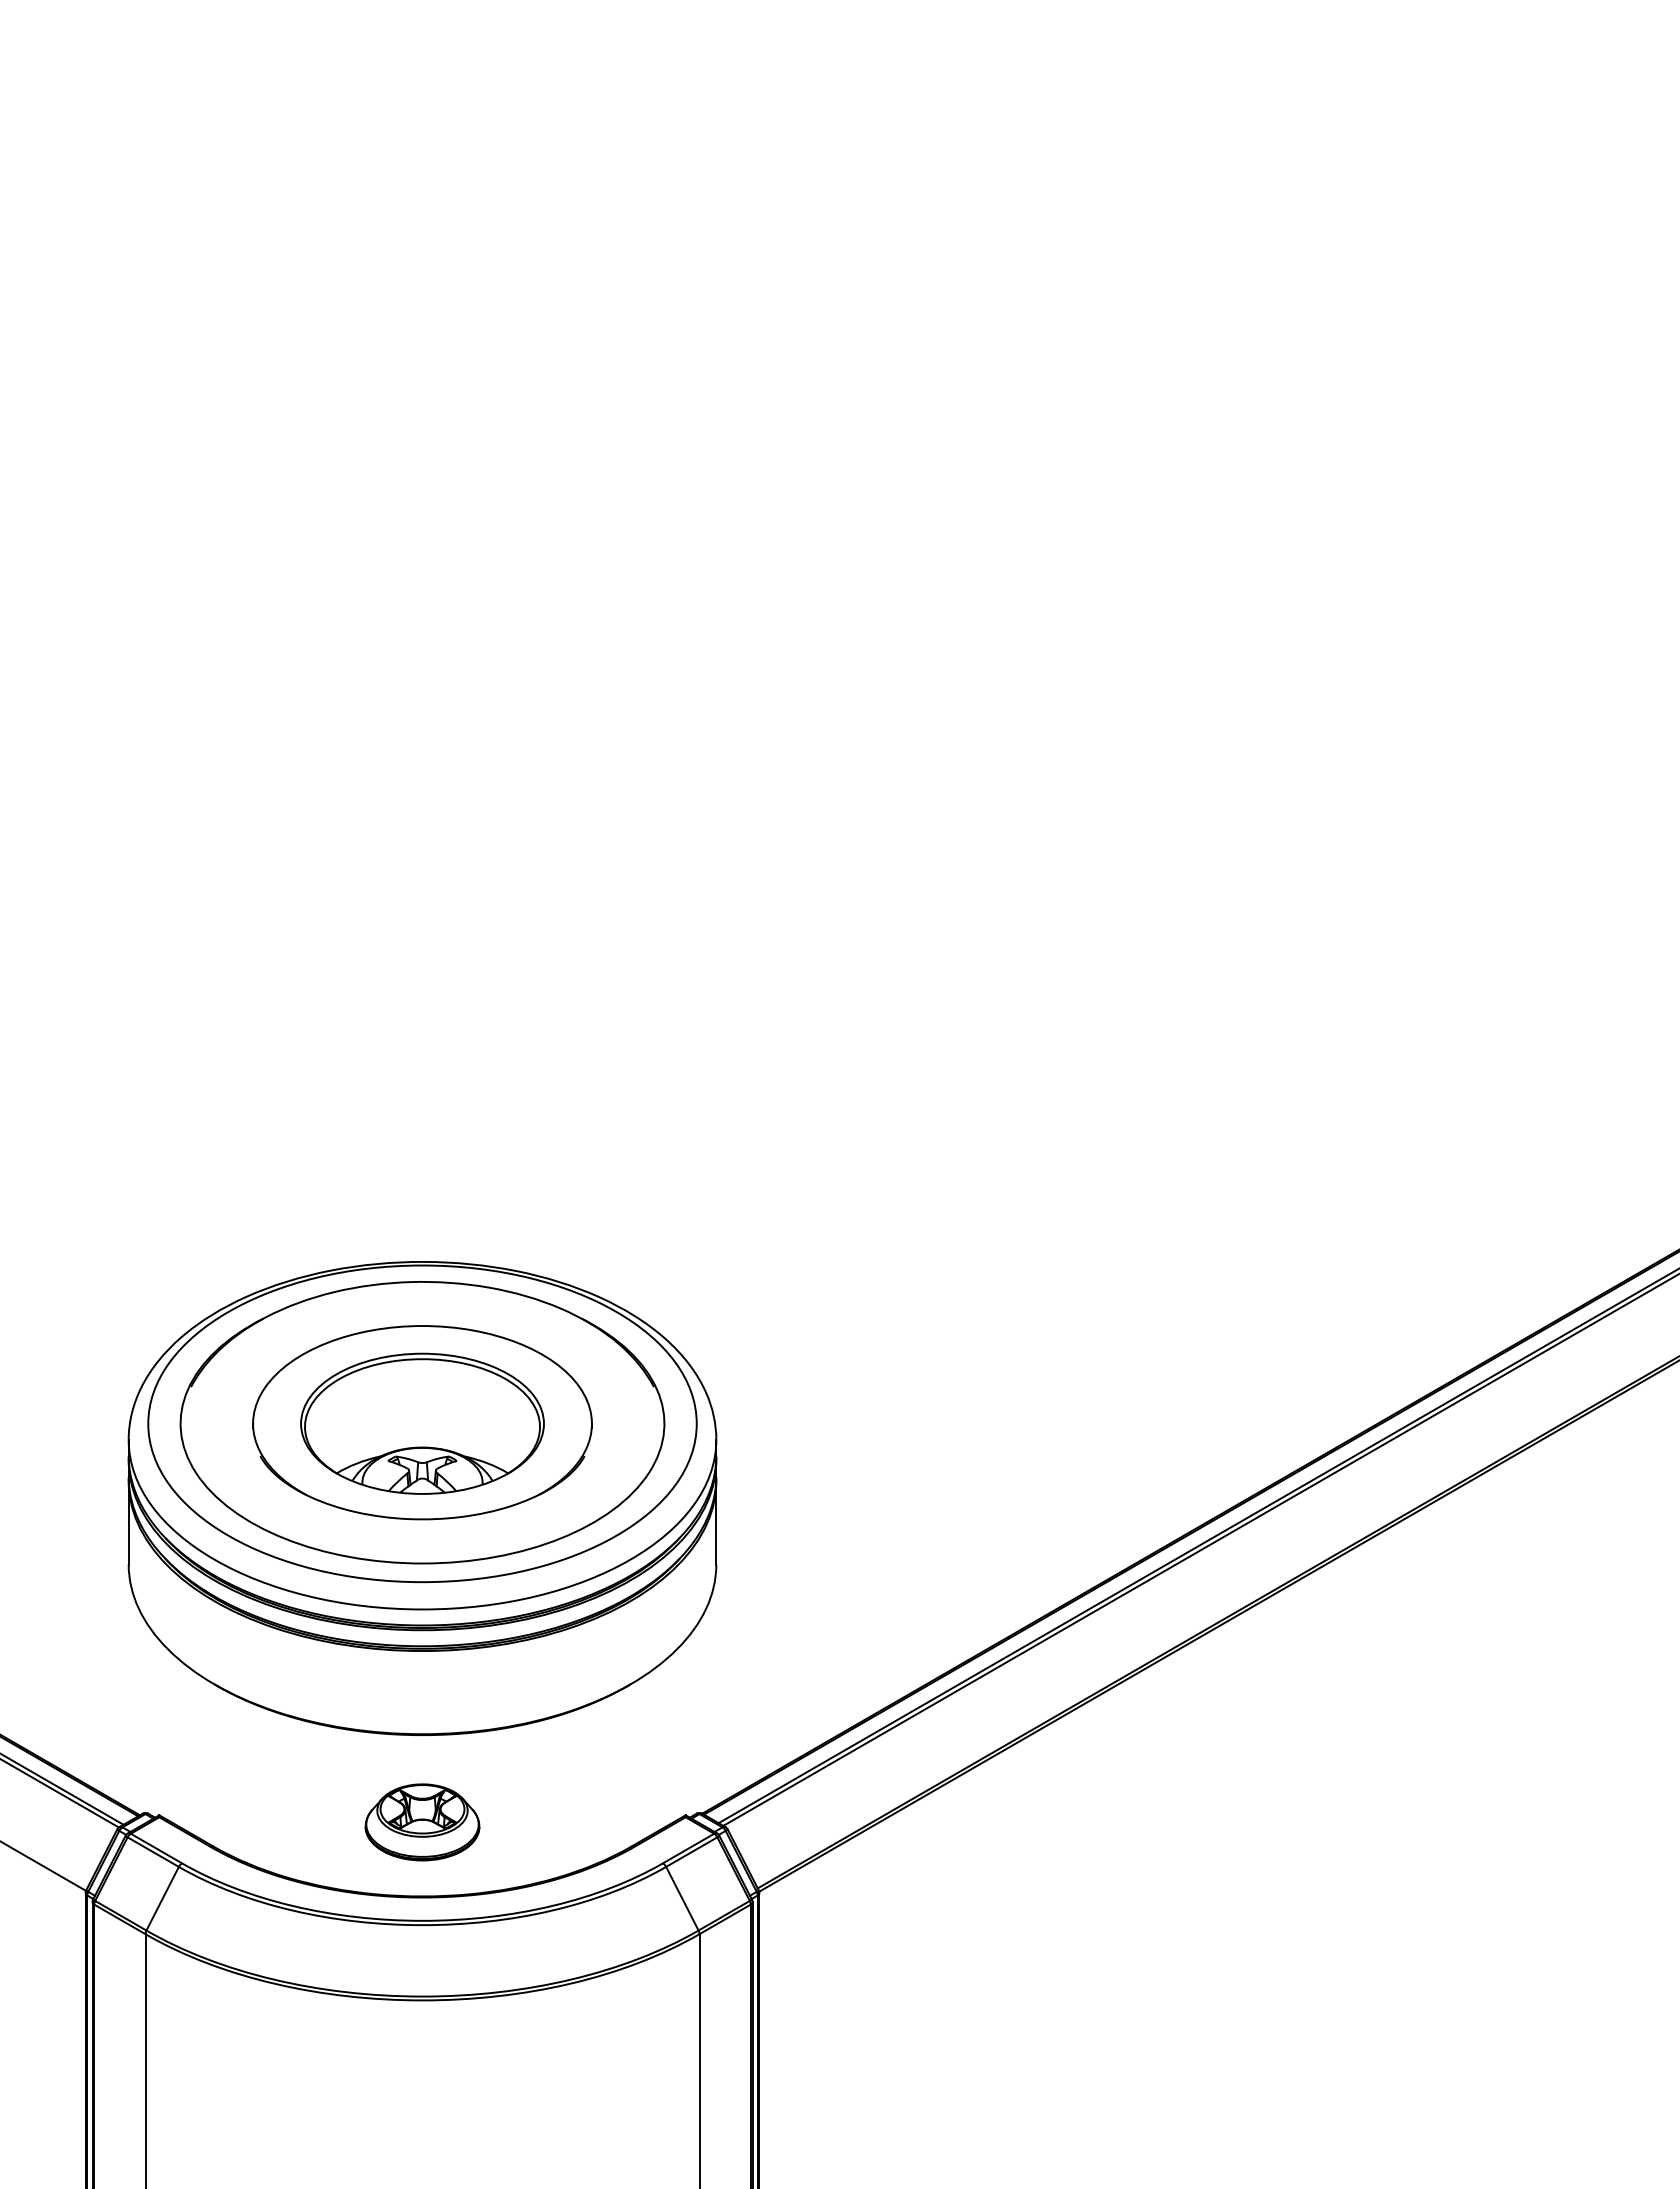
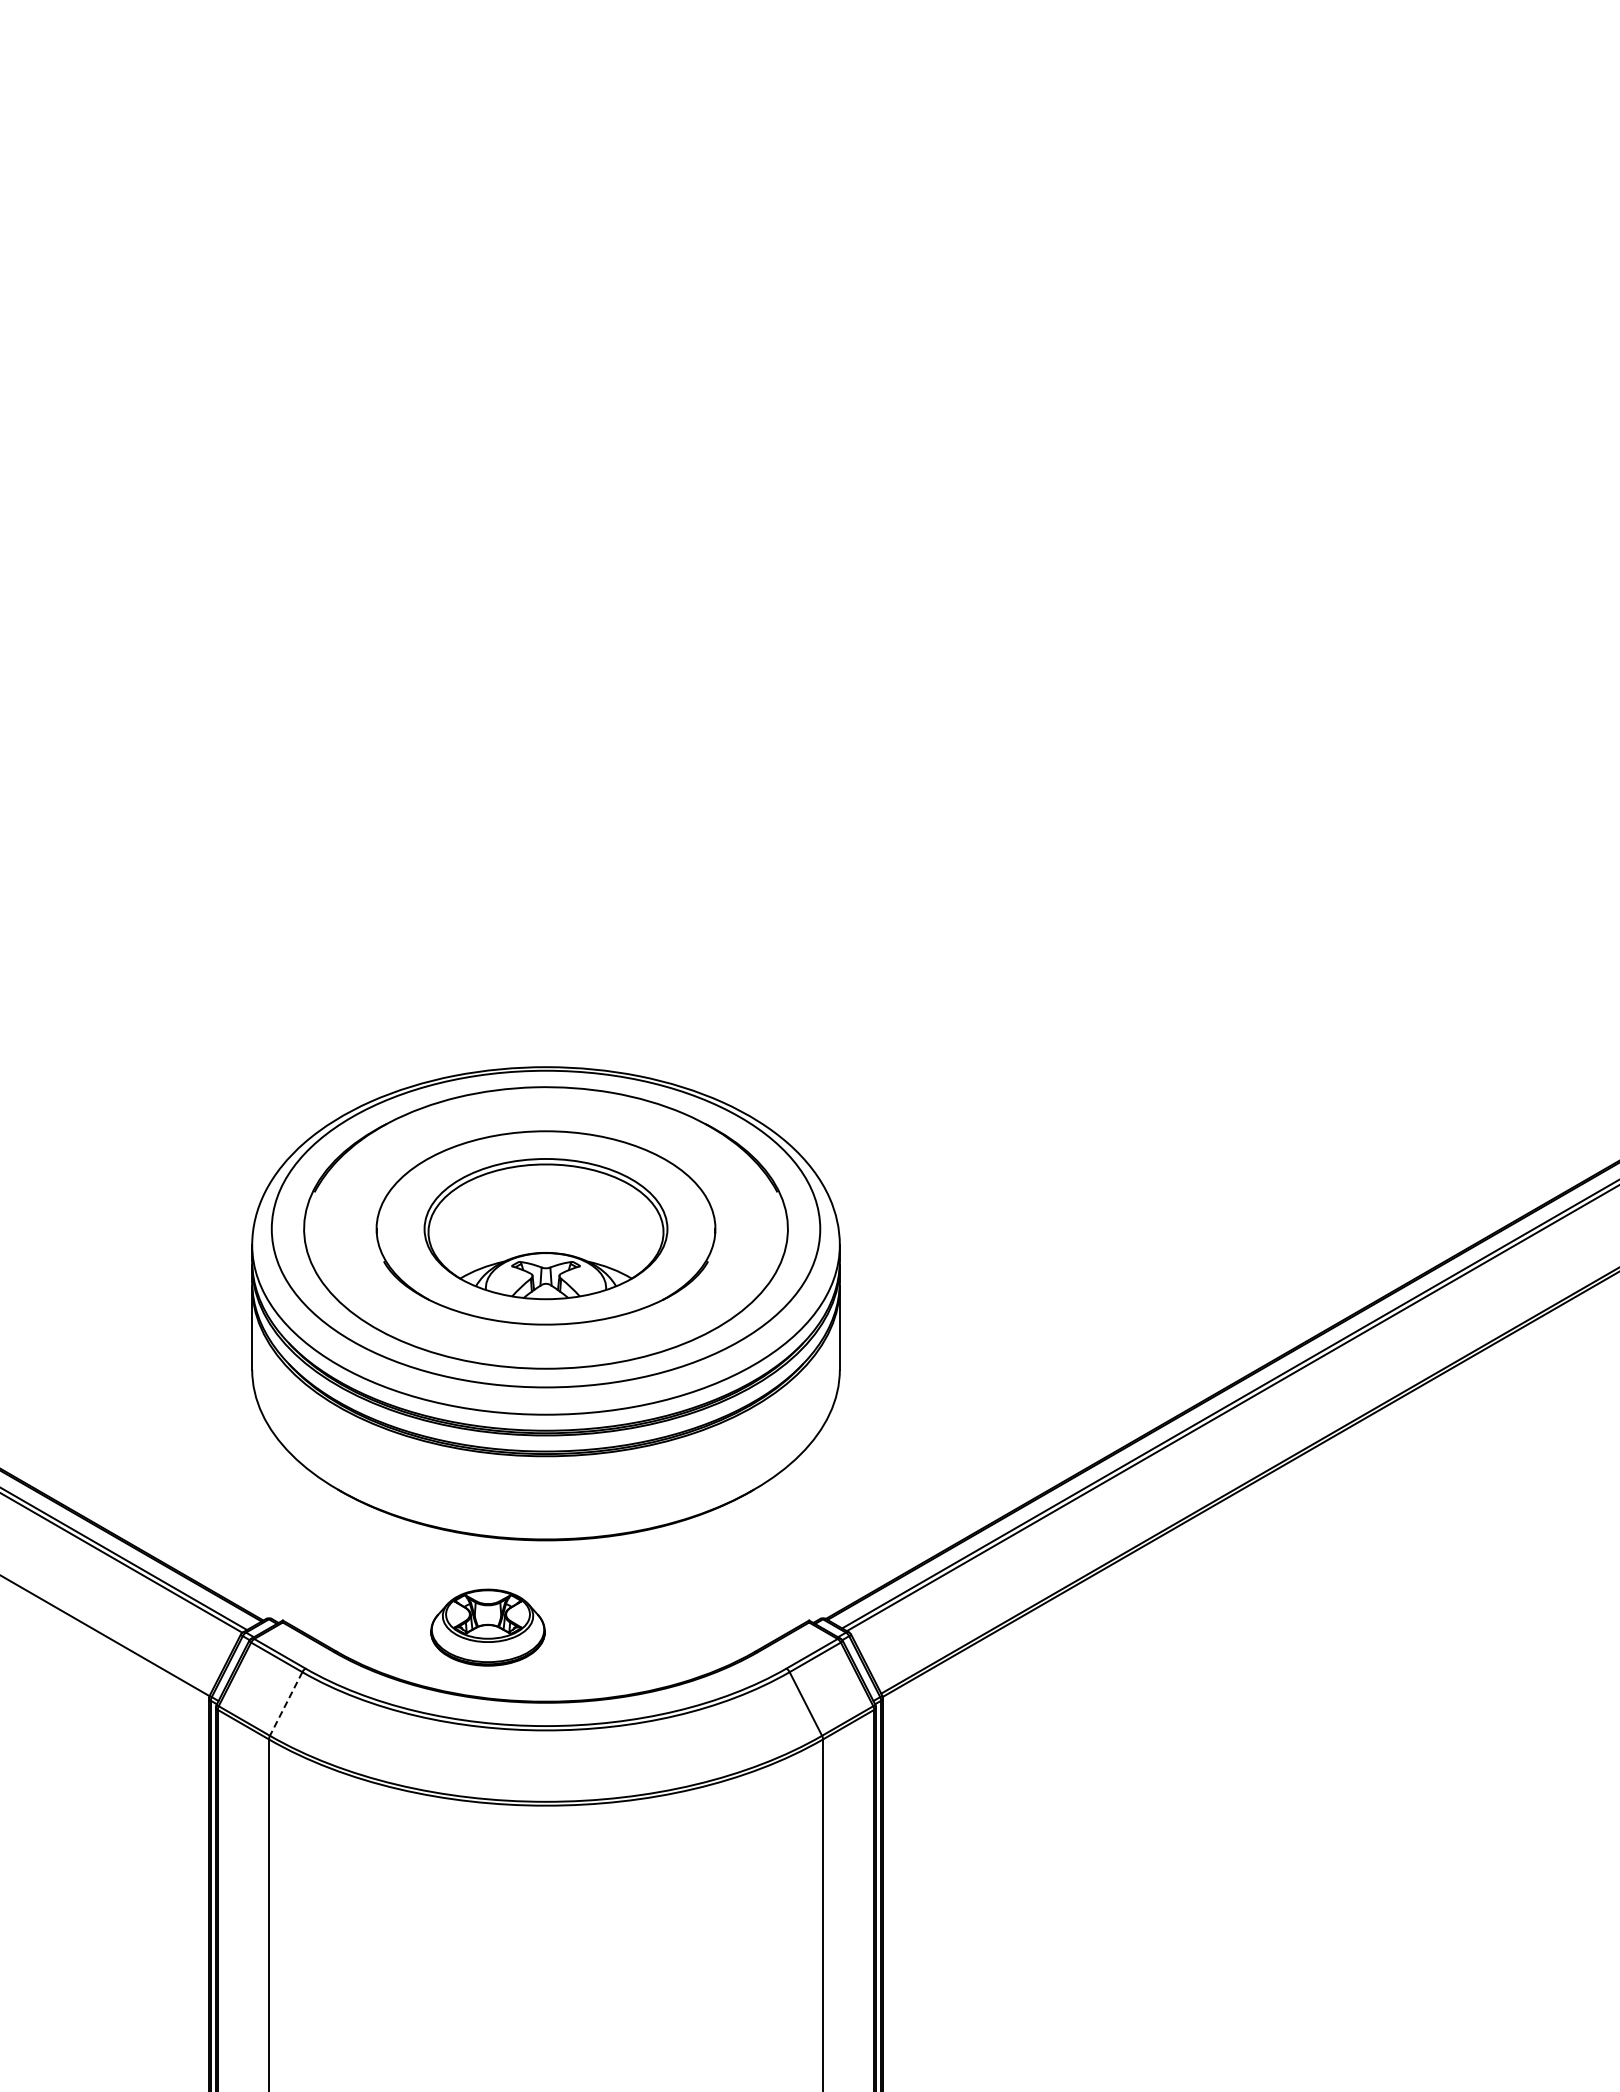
part: (422, 1822) -> (488, 1627), moved
line: (162, 1898) -> (286, 1703), solid -> dashed

